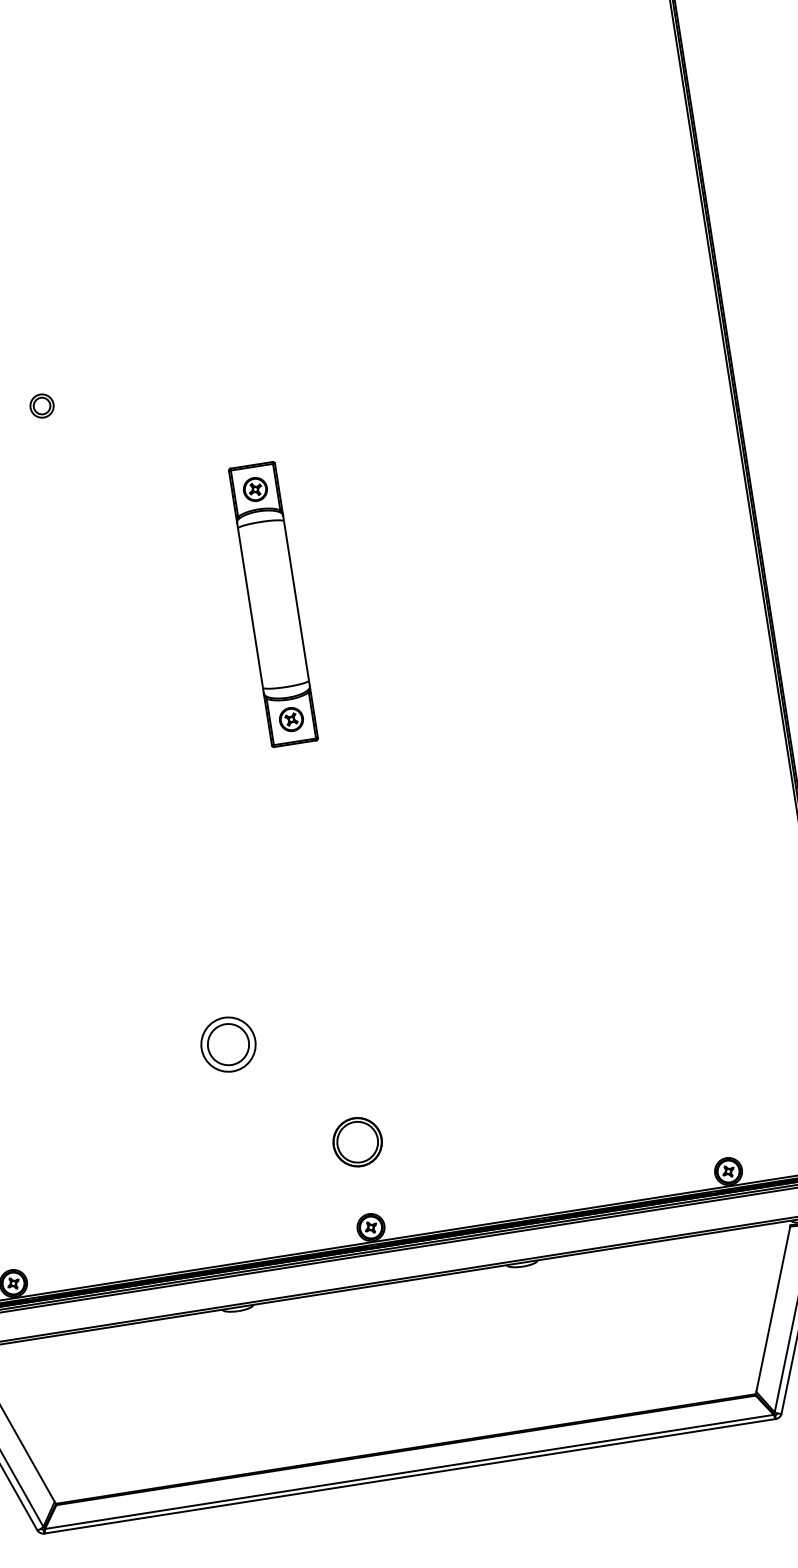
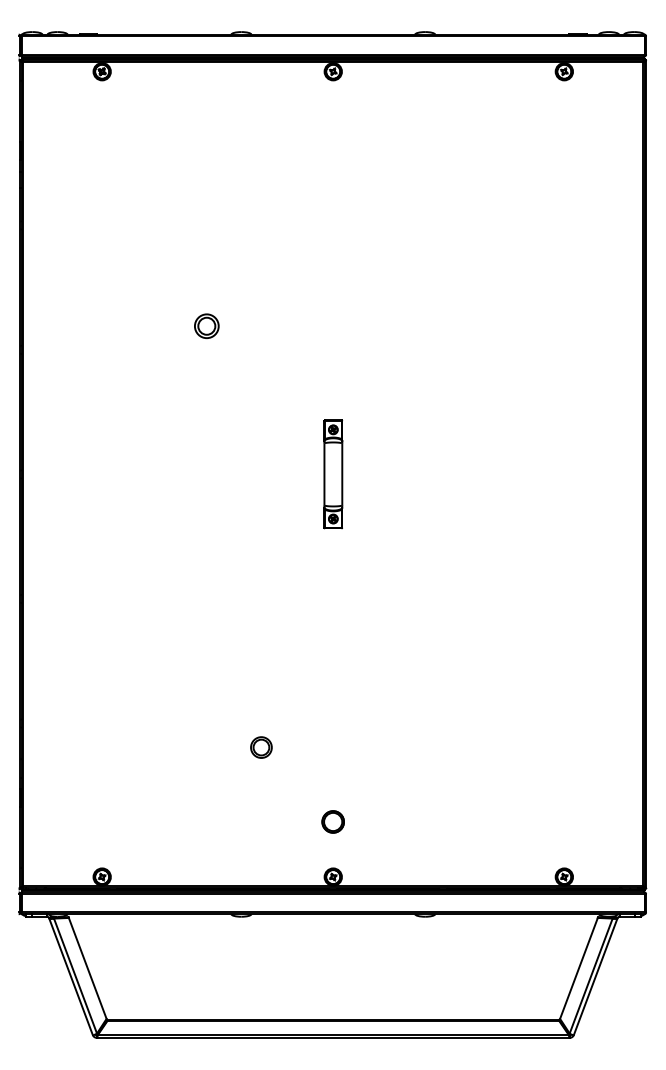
part: (41, 406) -> (206, 326), size x1.6
part: (273, 604) -> (333, 474), size x0.6
part: (228, 1044) -> (261, 747), size x0.6
part: (356, 1141) -> (332, 821), size x0.7

